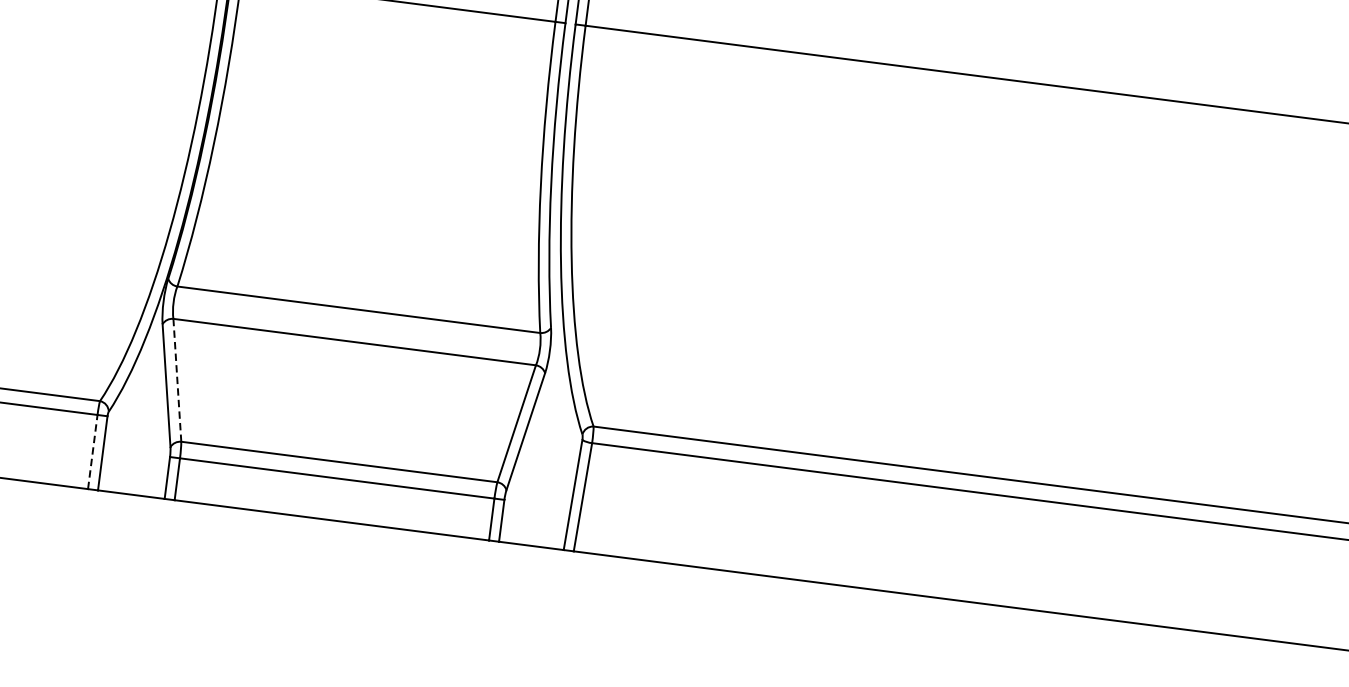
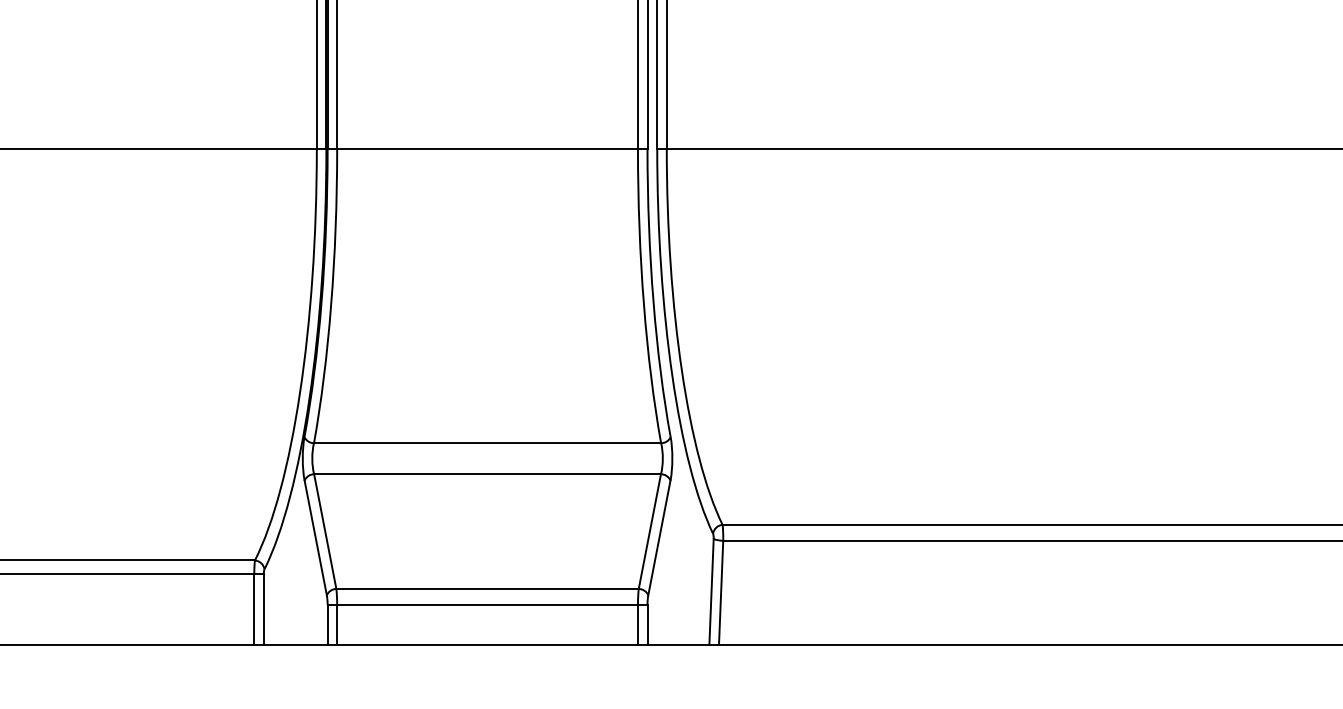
line: (177, 381) -> (325, 532), dashed -> solid
line: (93, 451) -> (254, 608), dashed -> solid

